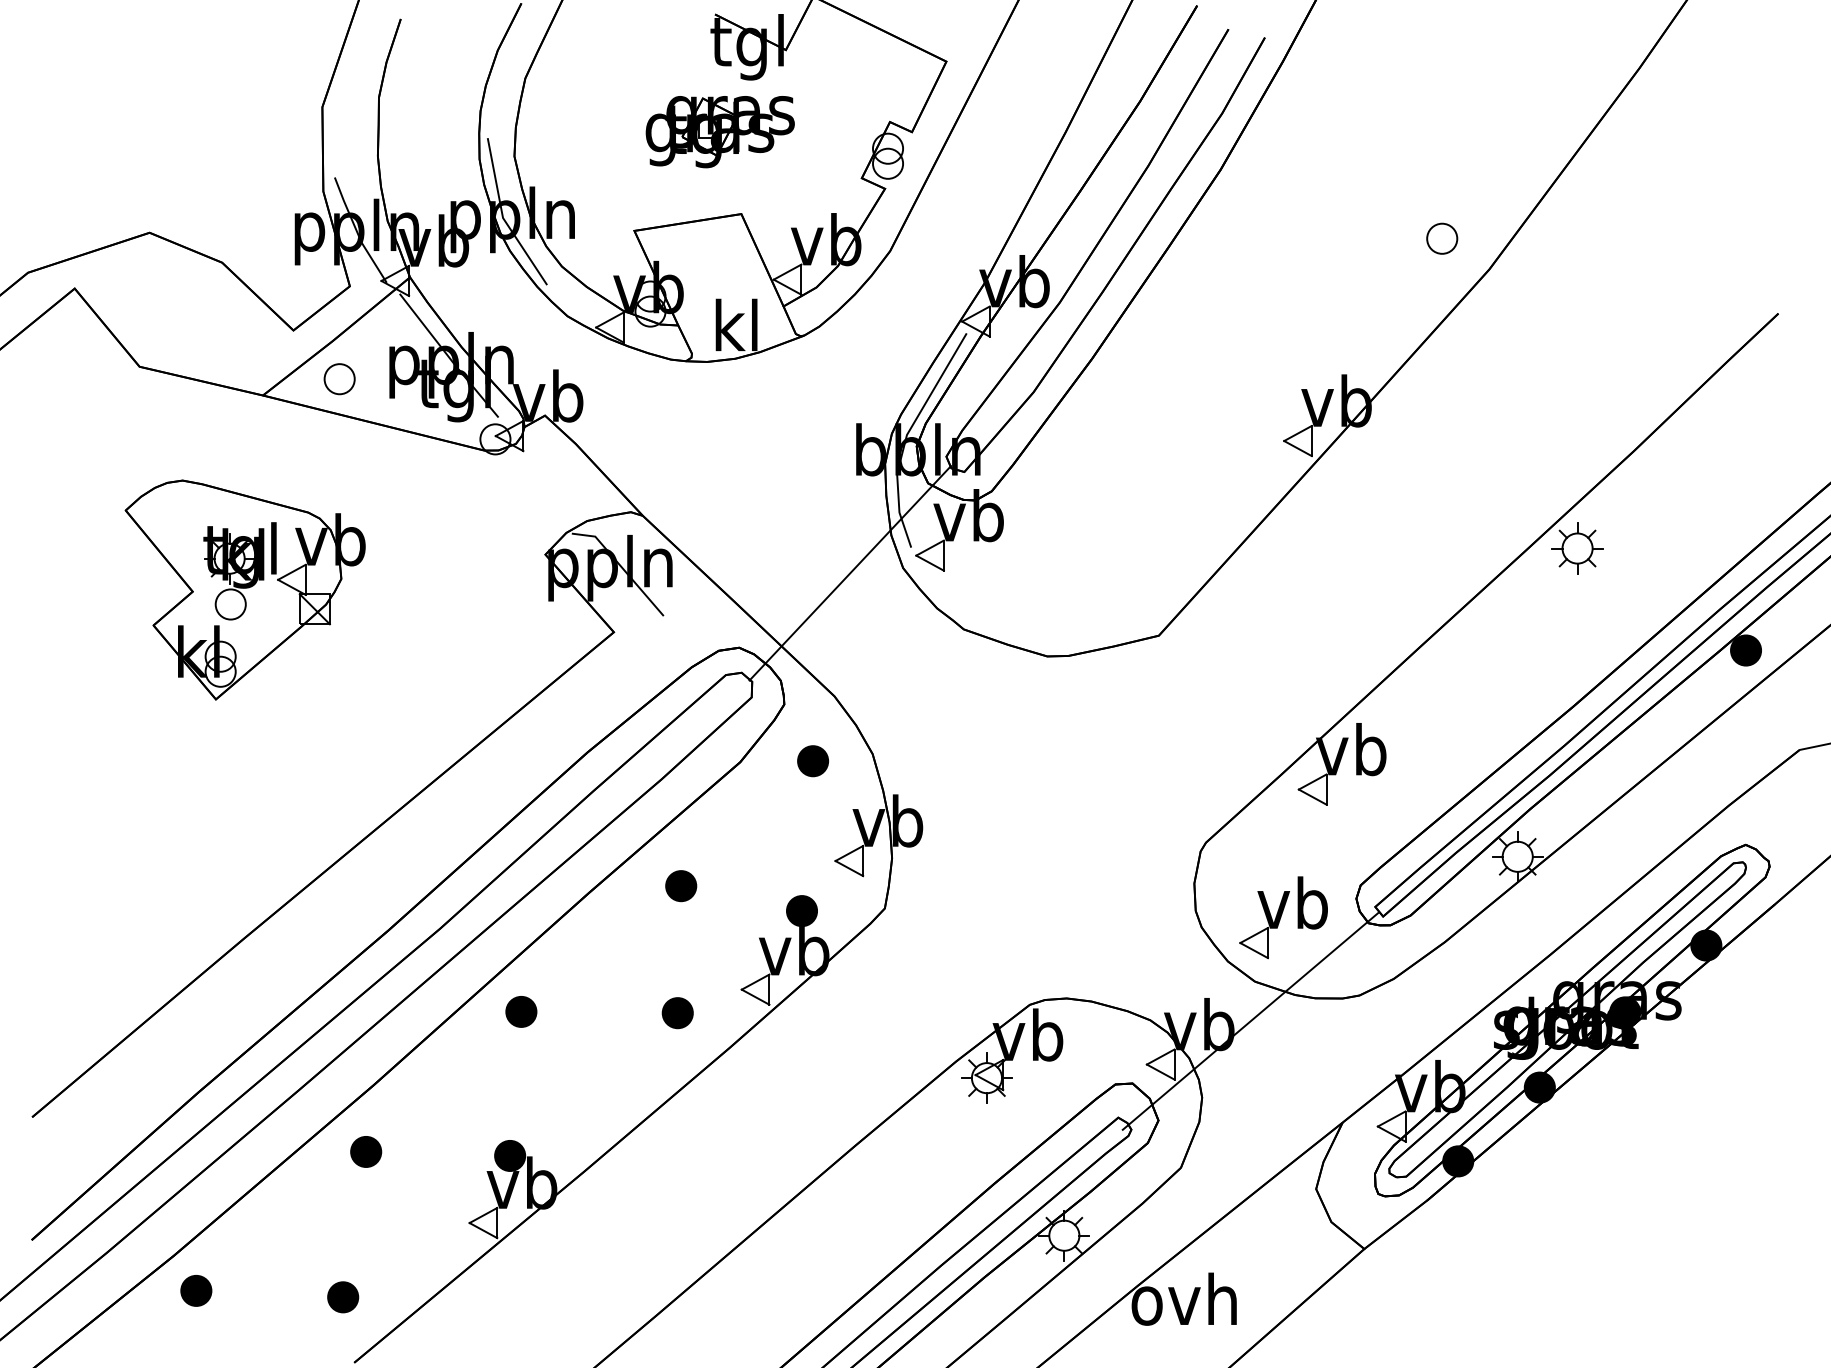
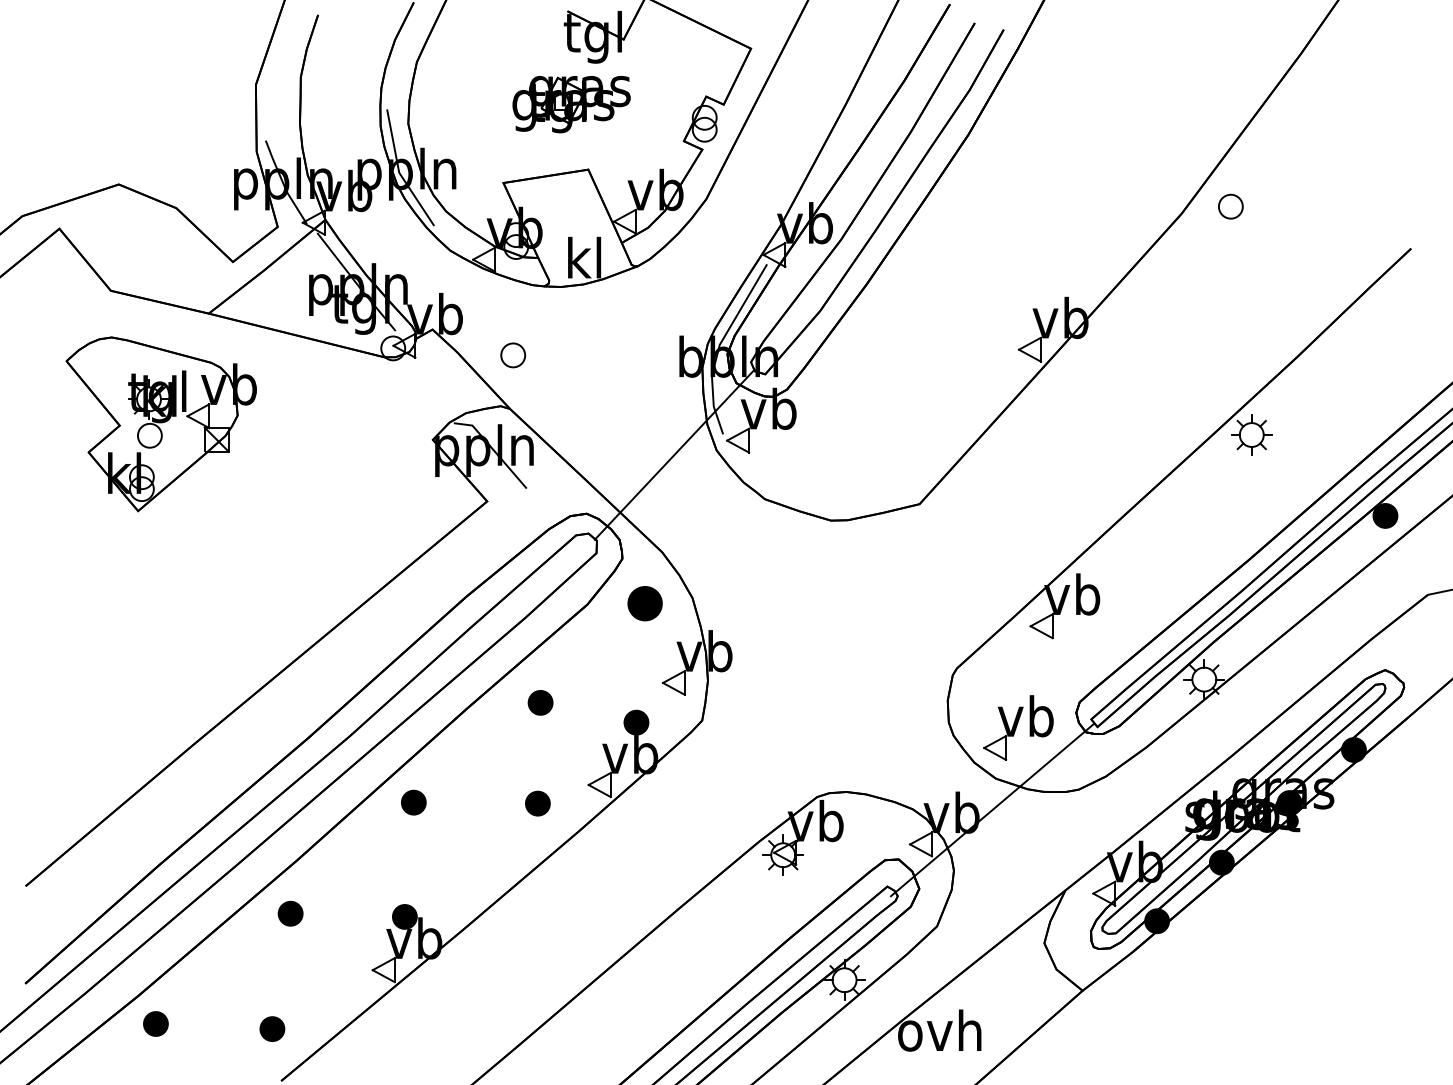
part: (1442, 238) -> (1231, 206), moved
part: (339, 379) -> (513, 355), moved
part: (244, 589) -> (160, 423), moved
part: (813, 761) -> (645, 603), size x1.4

